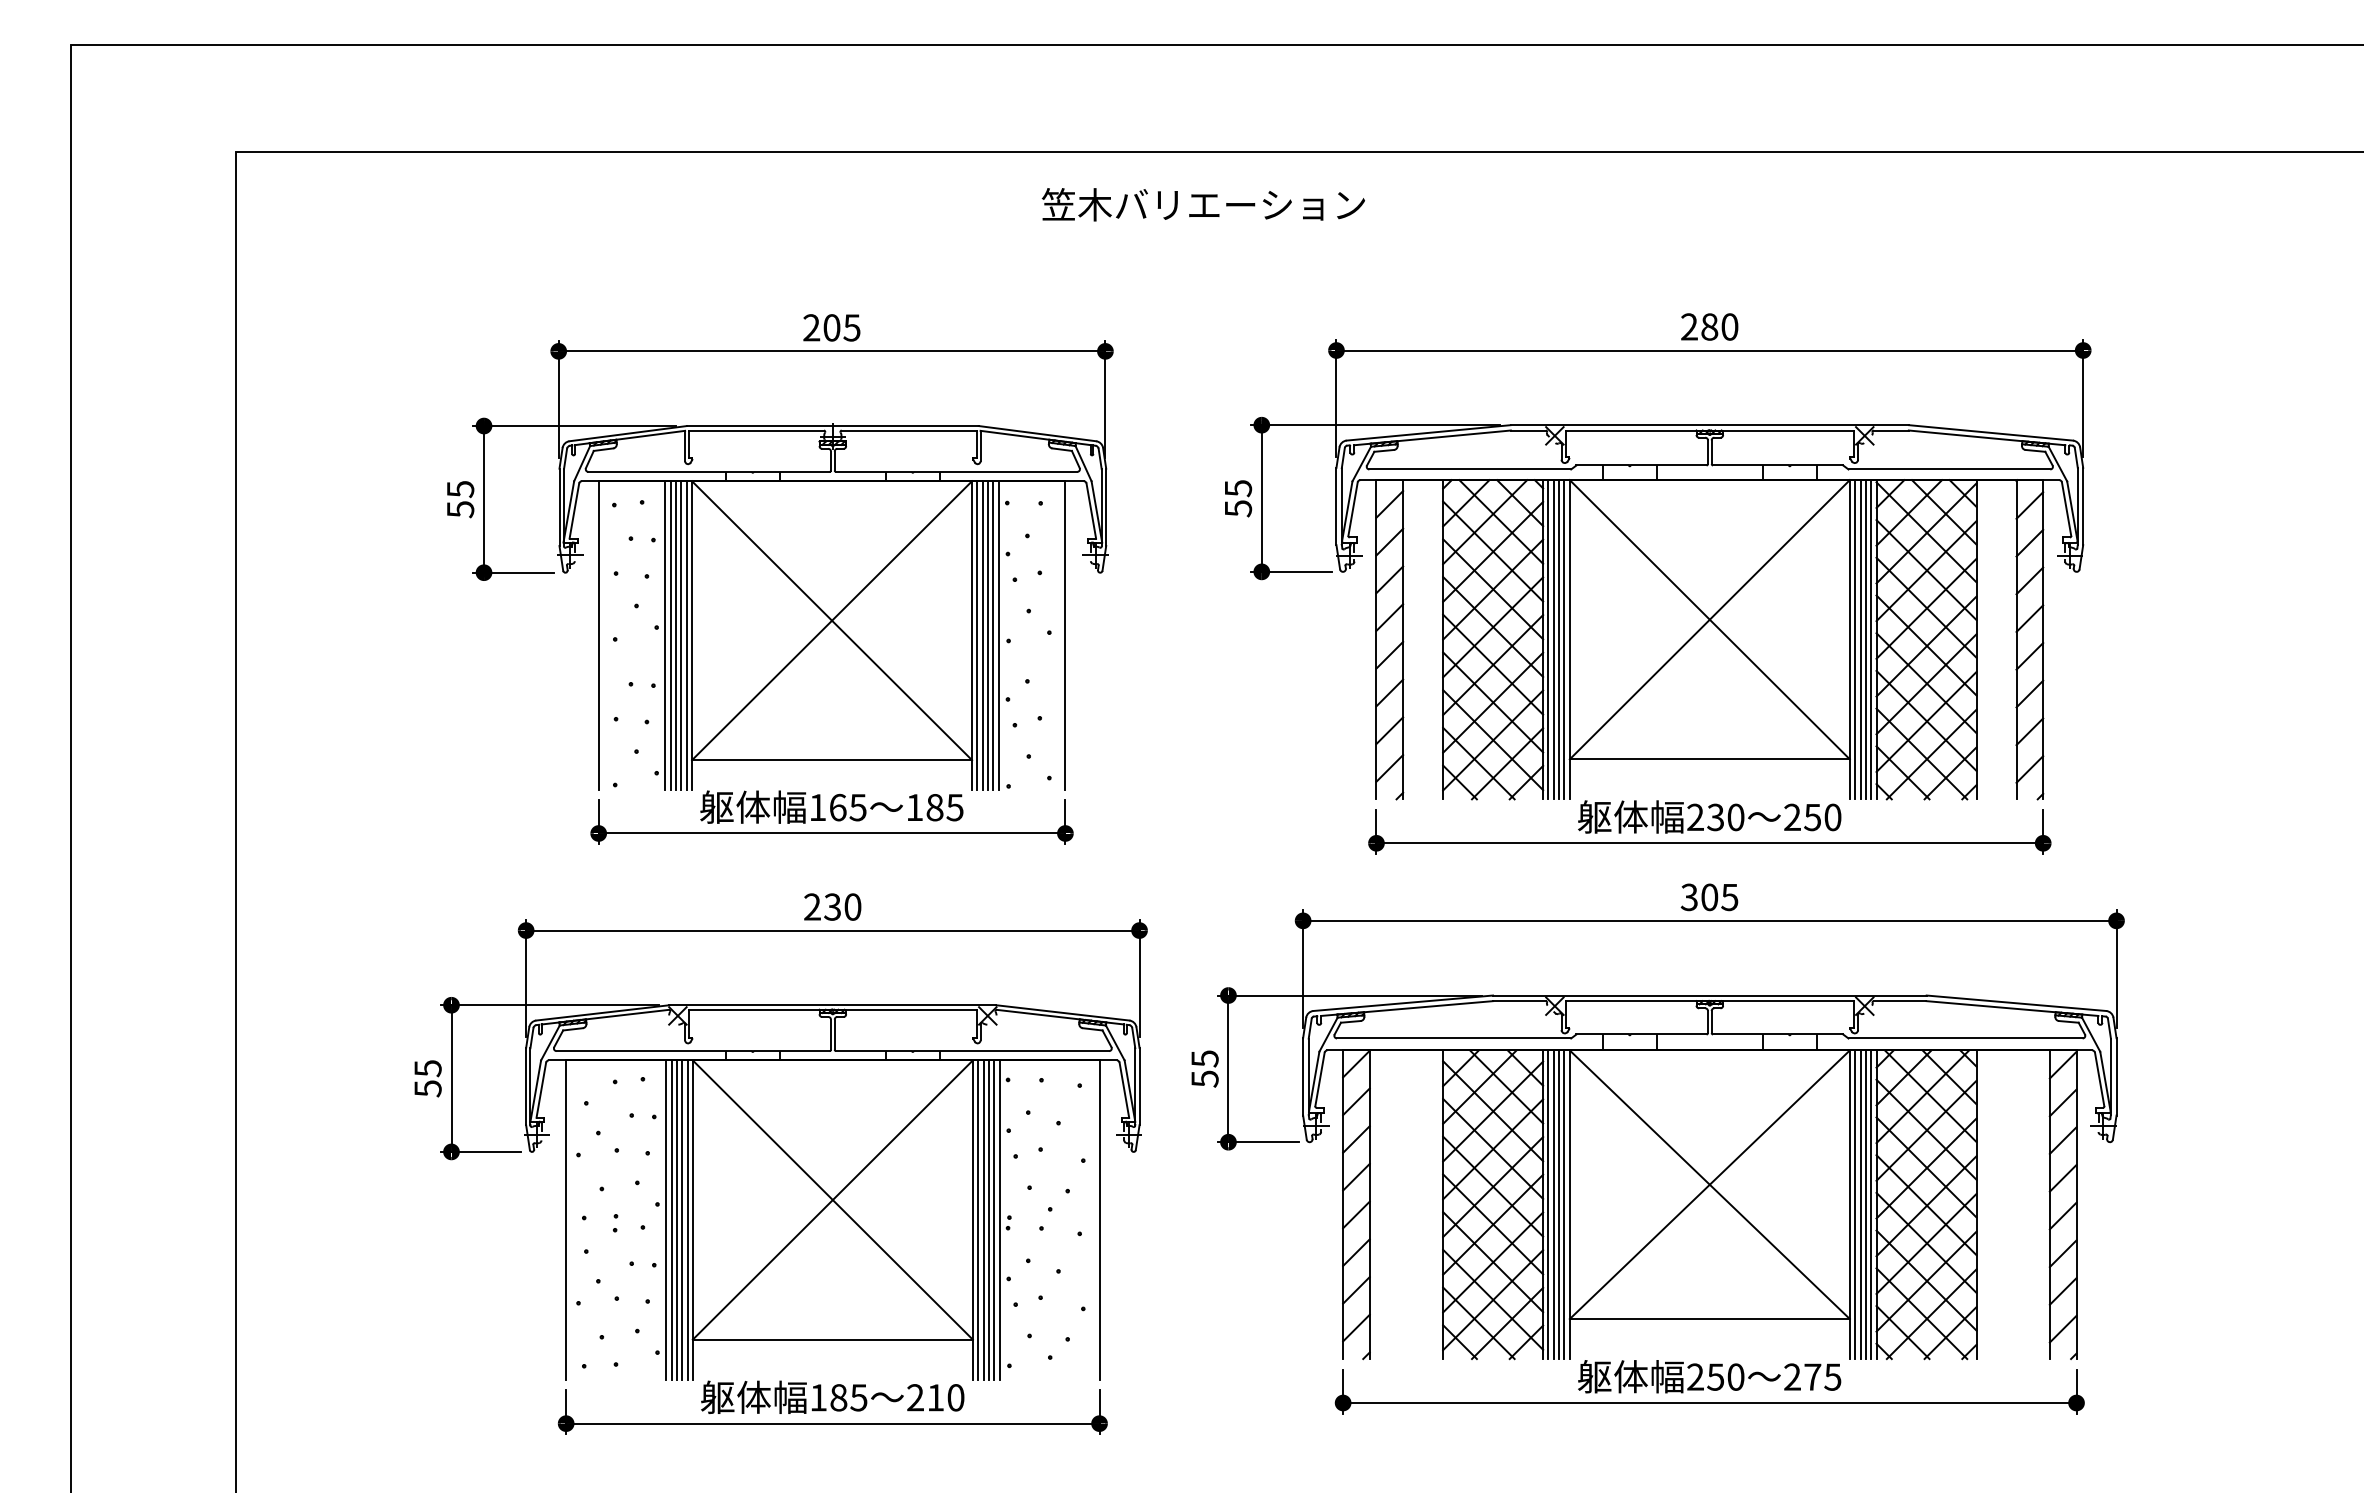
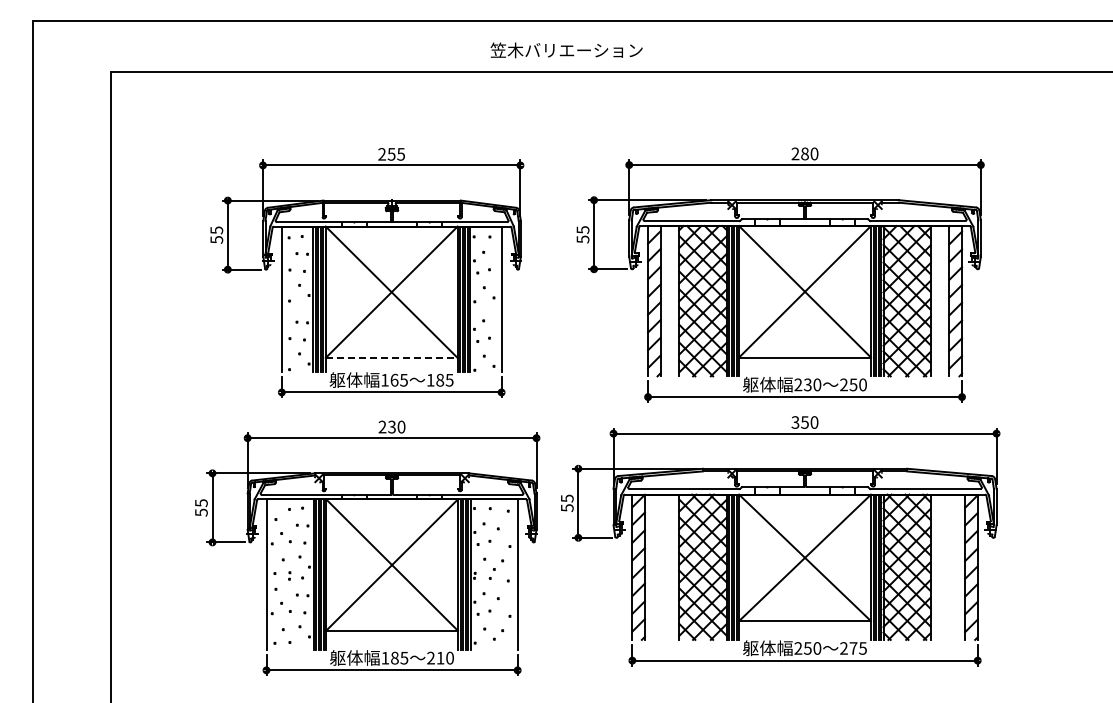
text: (1203, 204) -> (566, 50), moved
text: (831, 328) -> (391, 154), 205 -> 255
line: (831, 759) -> (391, 357), solid -> dashed
text: (1719, 897) -> (809, 422), 305 -> 350

